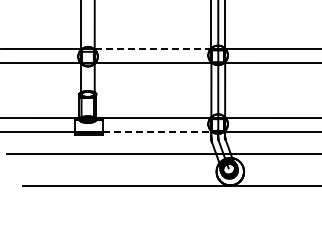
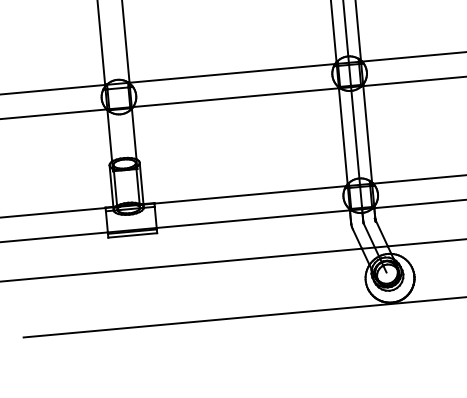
line: (152, 49) -> (232, 73), dashed -> solid
line: (157, 131) -> (254, 218), dashed -> solid

